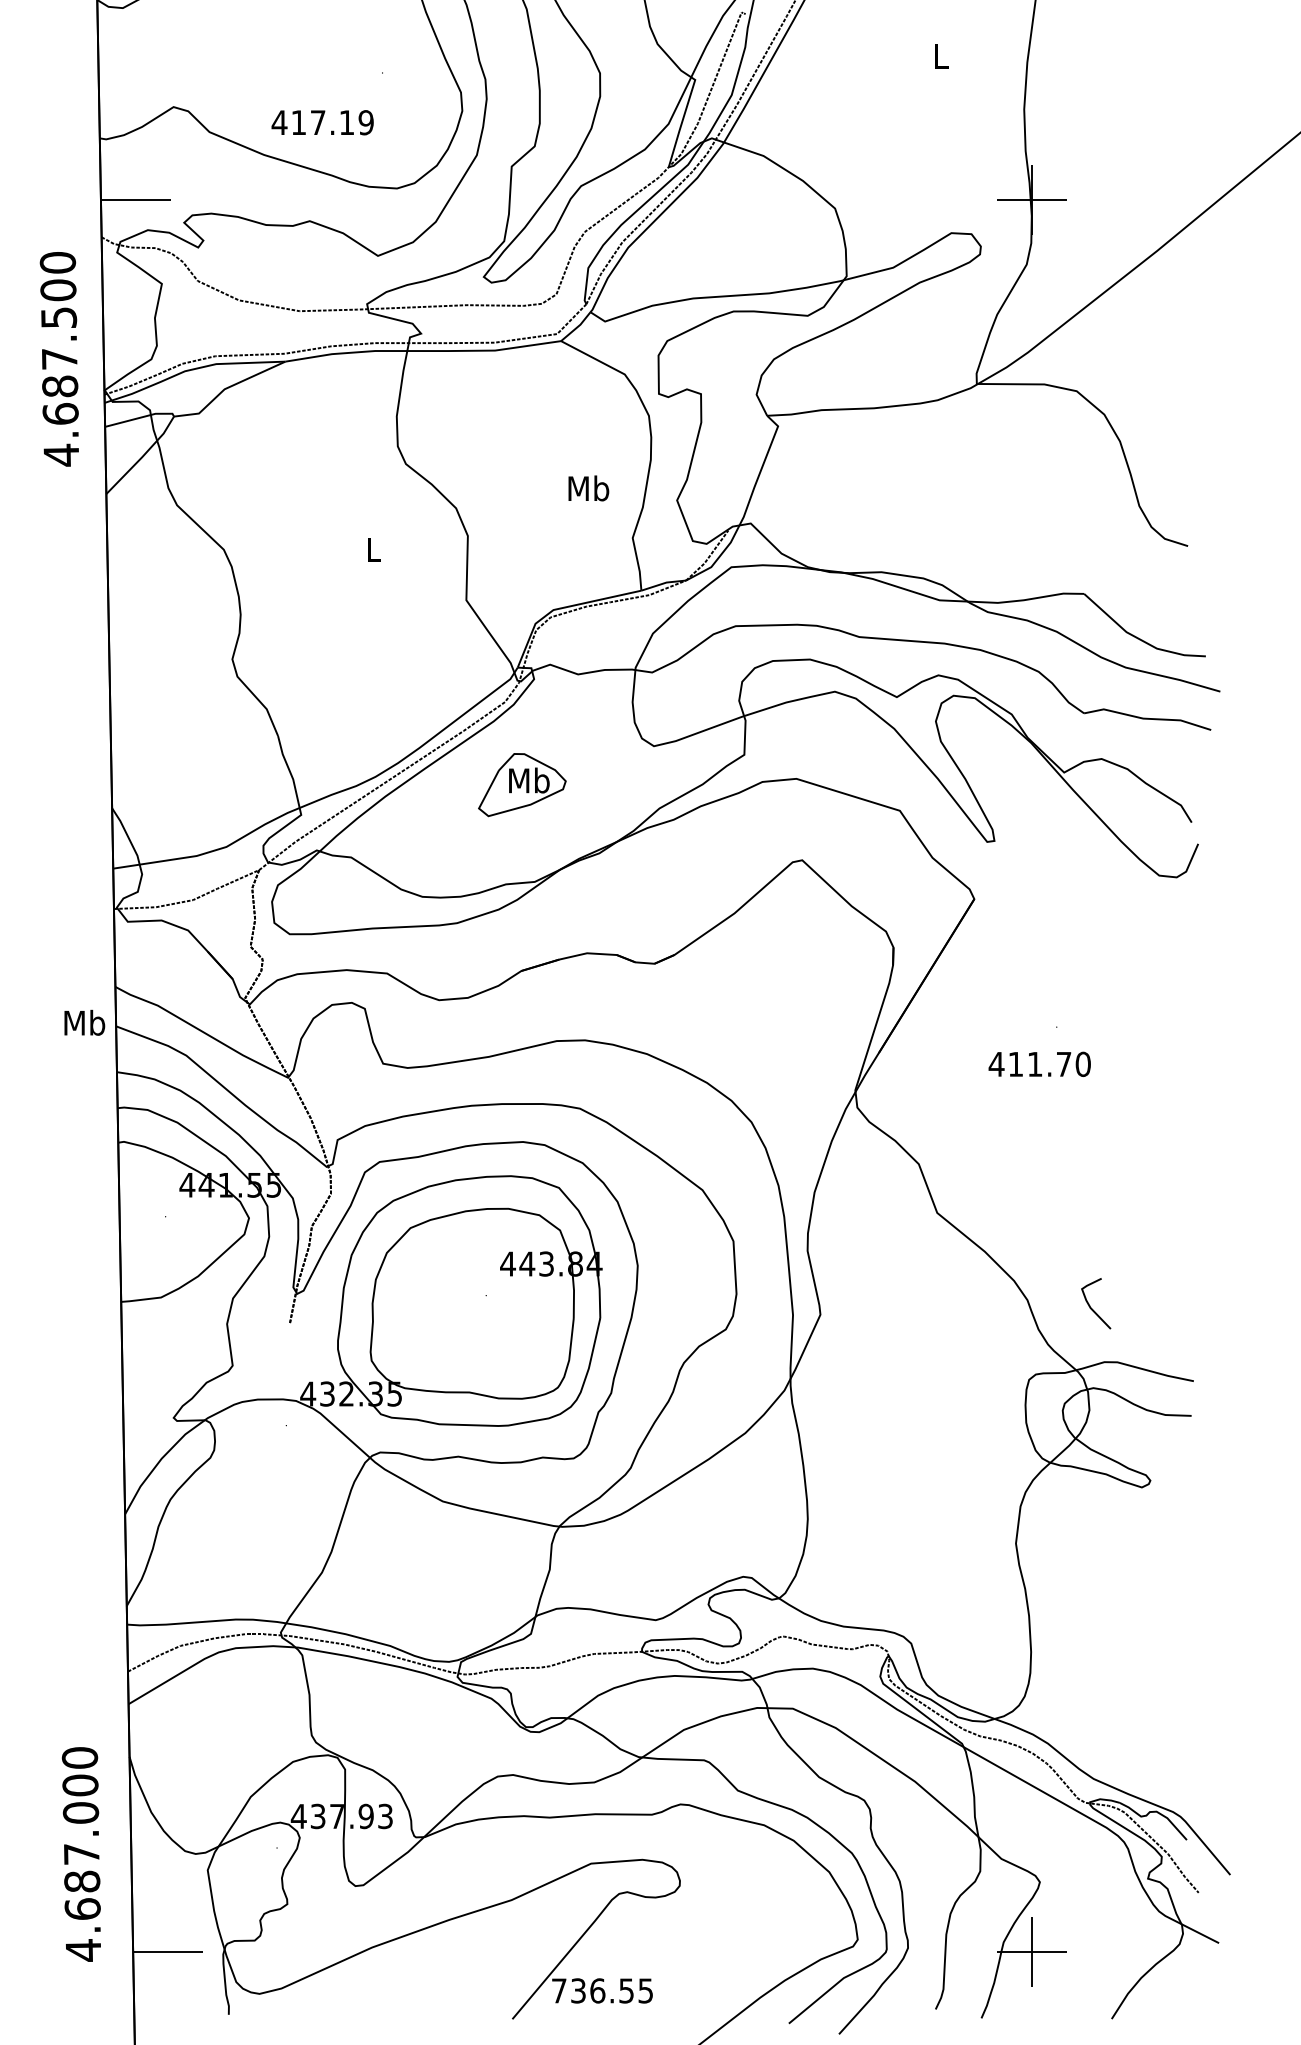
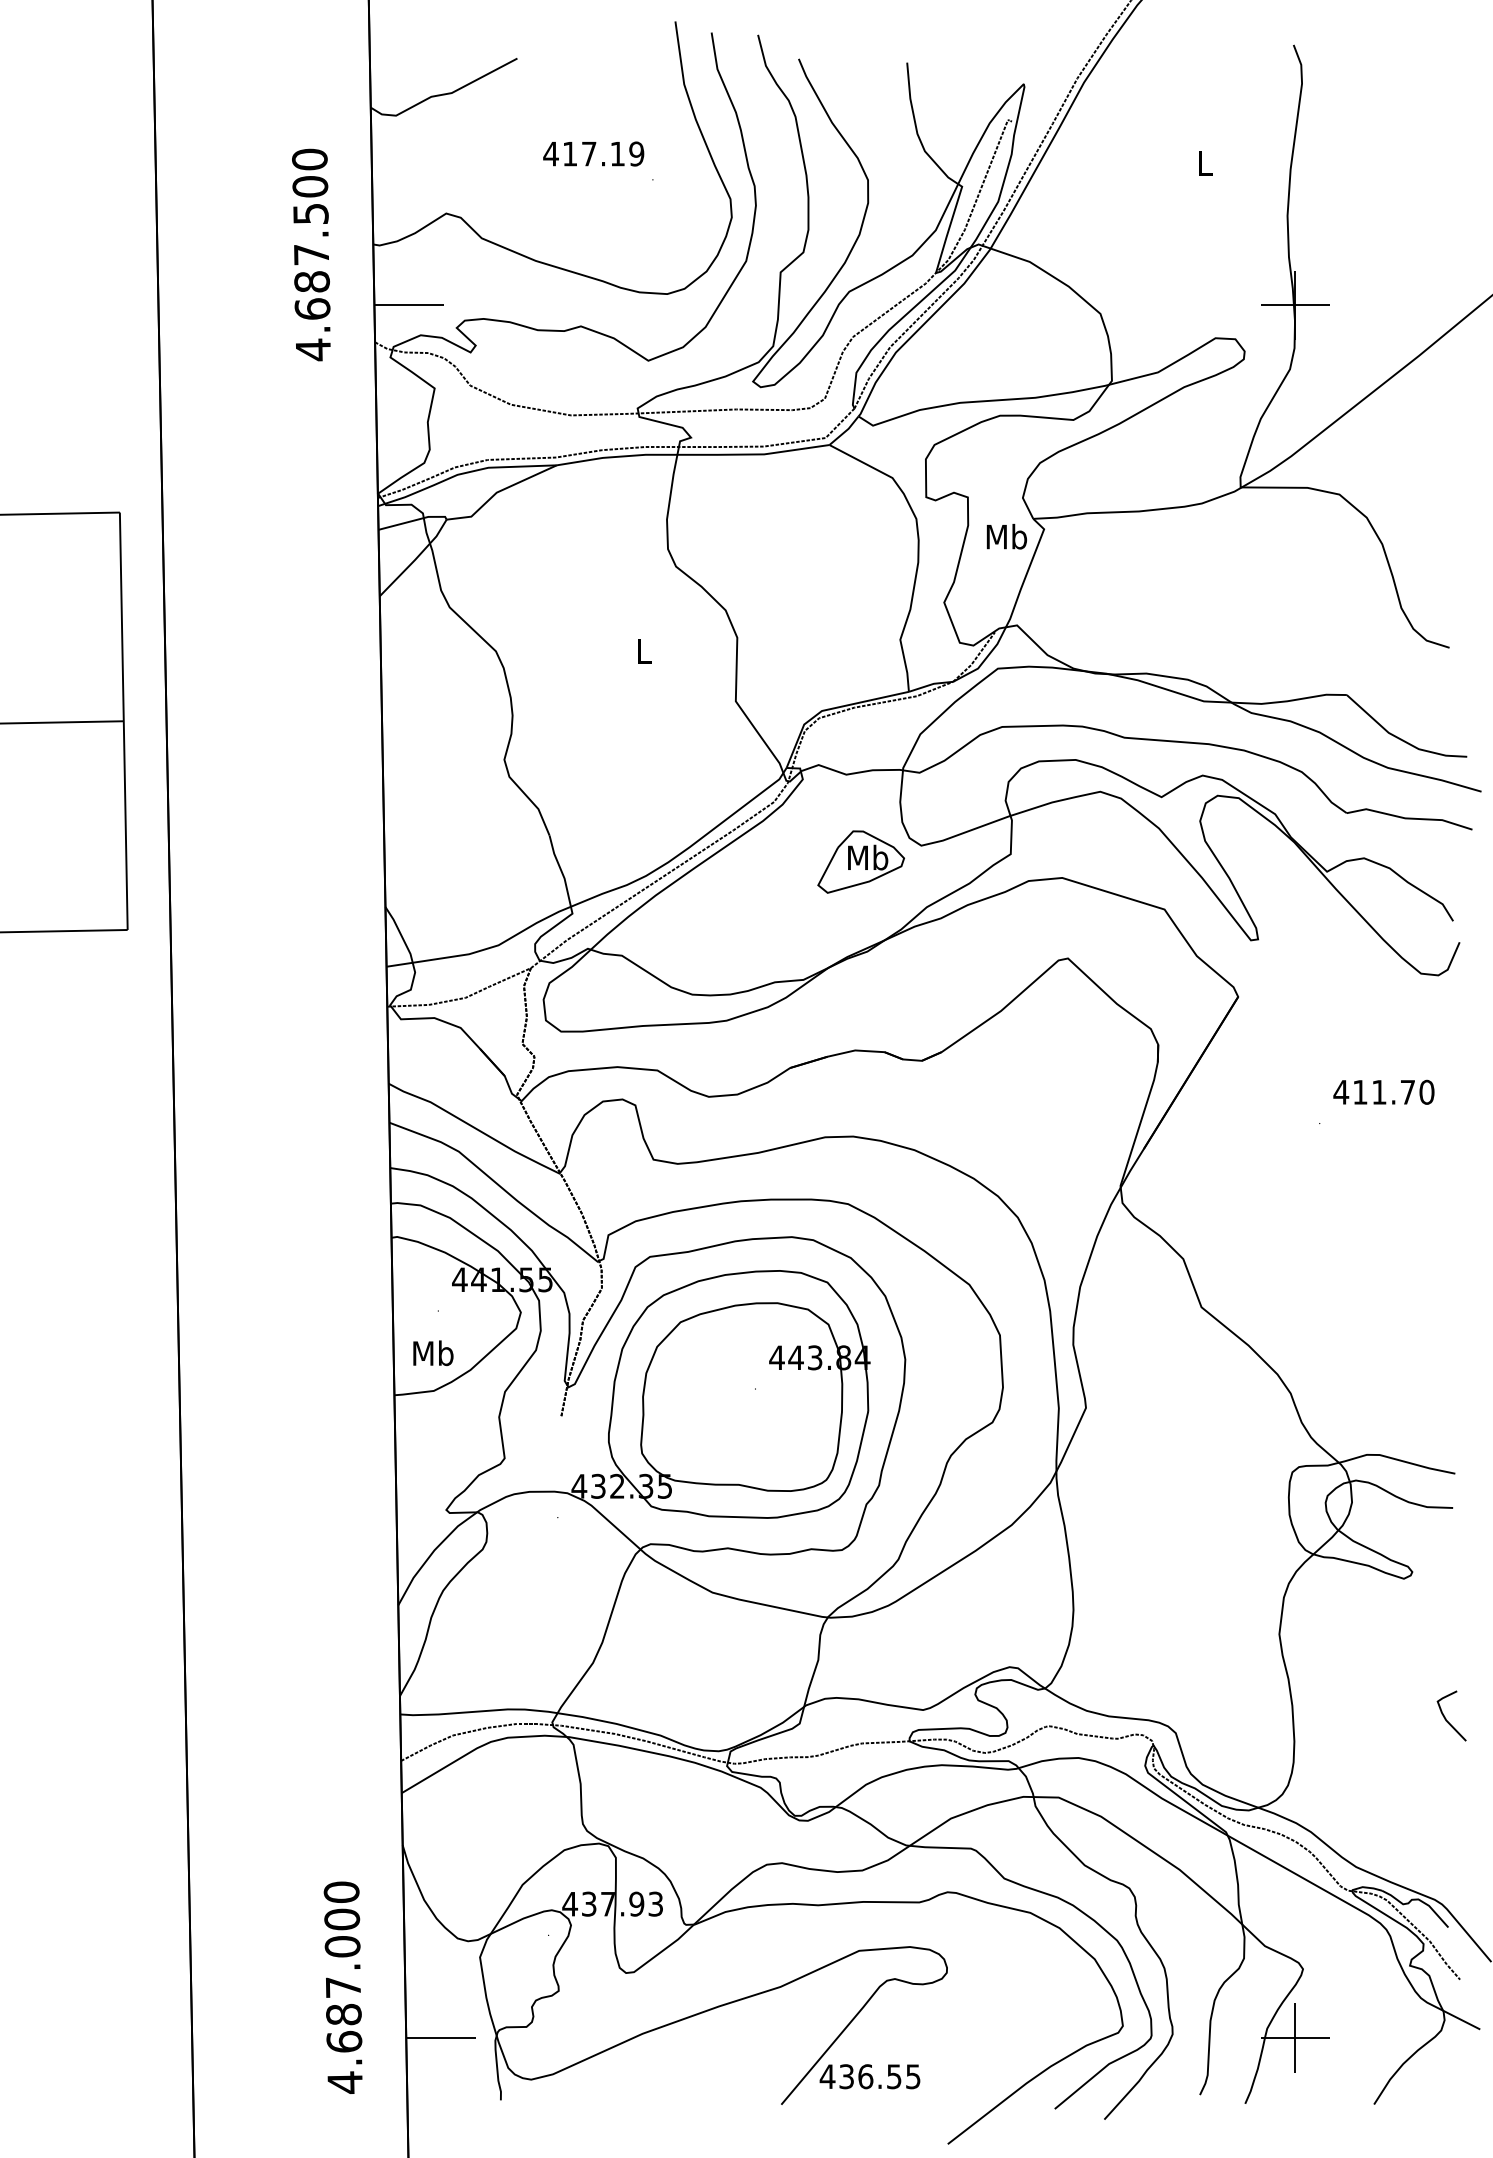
text: (322, 122) -> (593, 153), moved
text: (59, 358) -> (311, 254), moved
text: (588, 488) -> (1006, 536), moved
part: (521, 784) -> (860, 861), moved
text: (84, 1023) -> (433, 1353), moved
text: (1039, 1063) -> (1383, 1091), moved
curve: (1090, 1306) -> (1446, 1718), moved
text: (80, 1854) -> (342, 1987), moved
text: (559, 1990) -> (827, 2076), 736.55 -> 436.55

